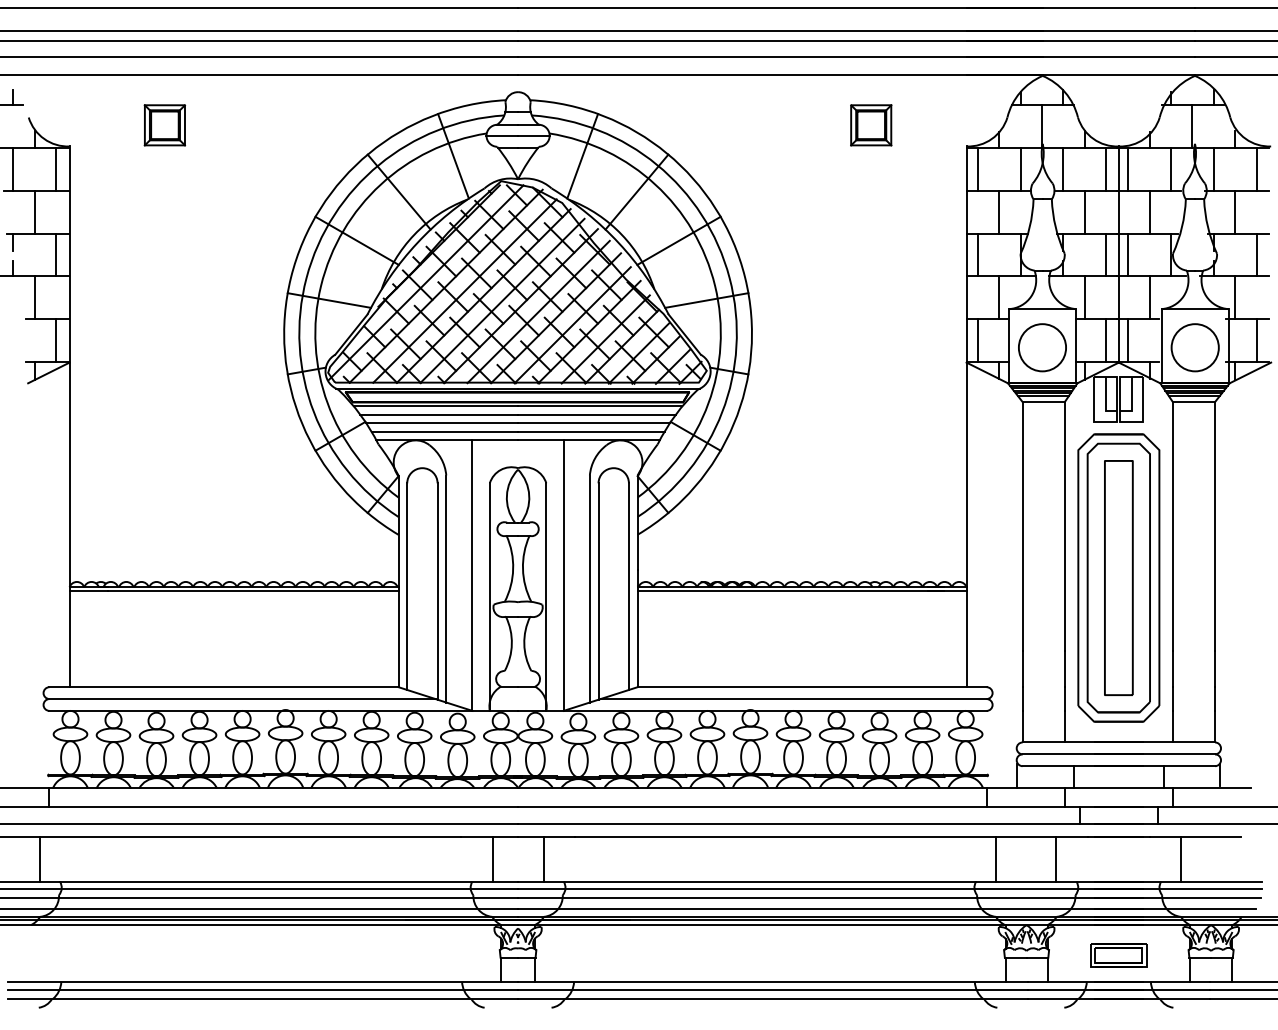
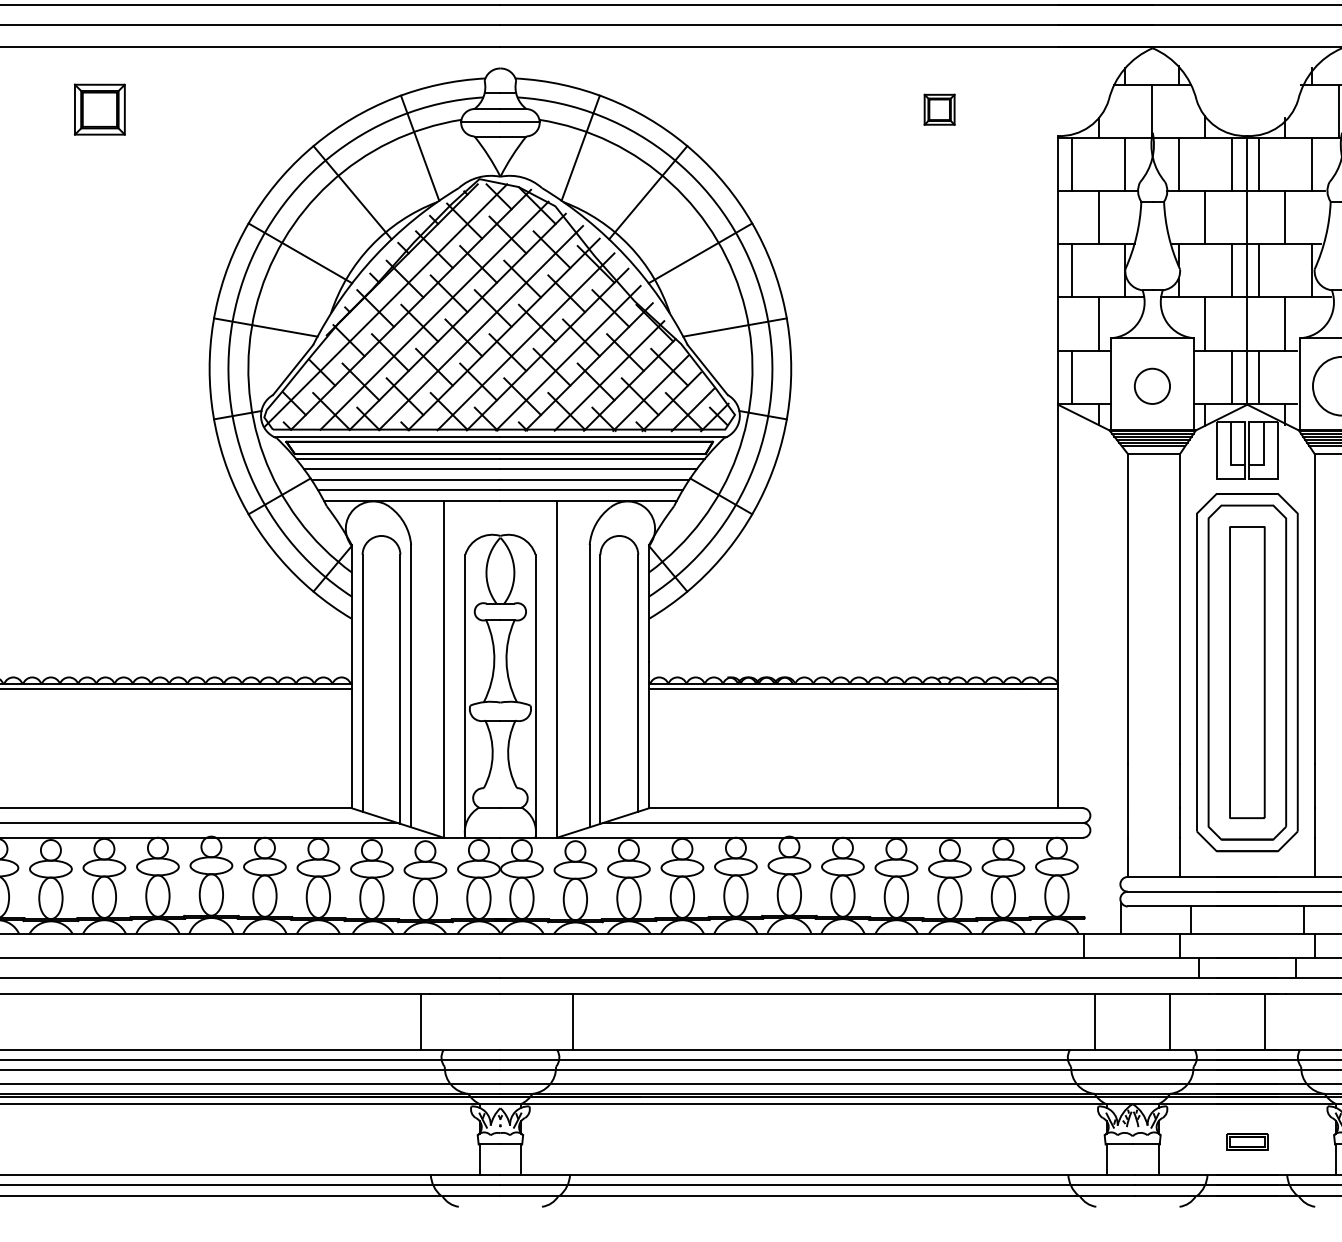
part: (164, 125) -> (99, 109), moved
part: (871, 125) -> (939, 109), size x0.6
circle: (1042, 347) -> (1152, 385), size x0.6
line: (492, 858) -> (421, 1021), moved
line: (543, 858) -> (573, 1021), moved
line: (1181, 858) -> (1265, 1021), moved
part: (1118, 955) -> (1246, 1141), size x0.6

